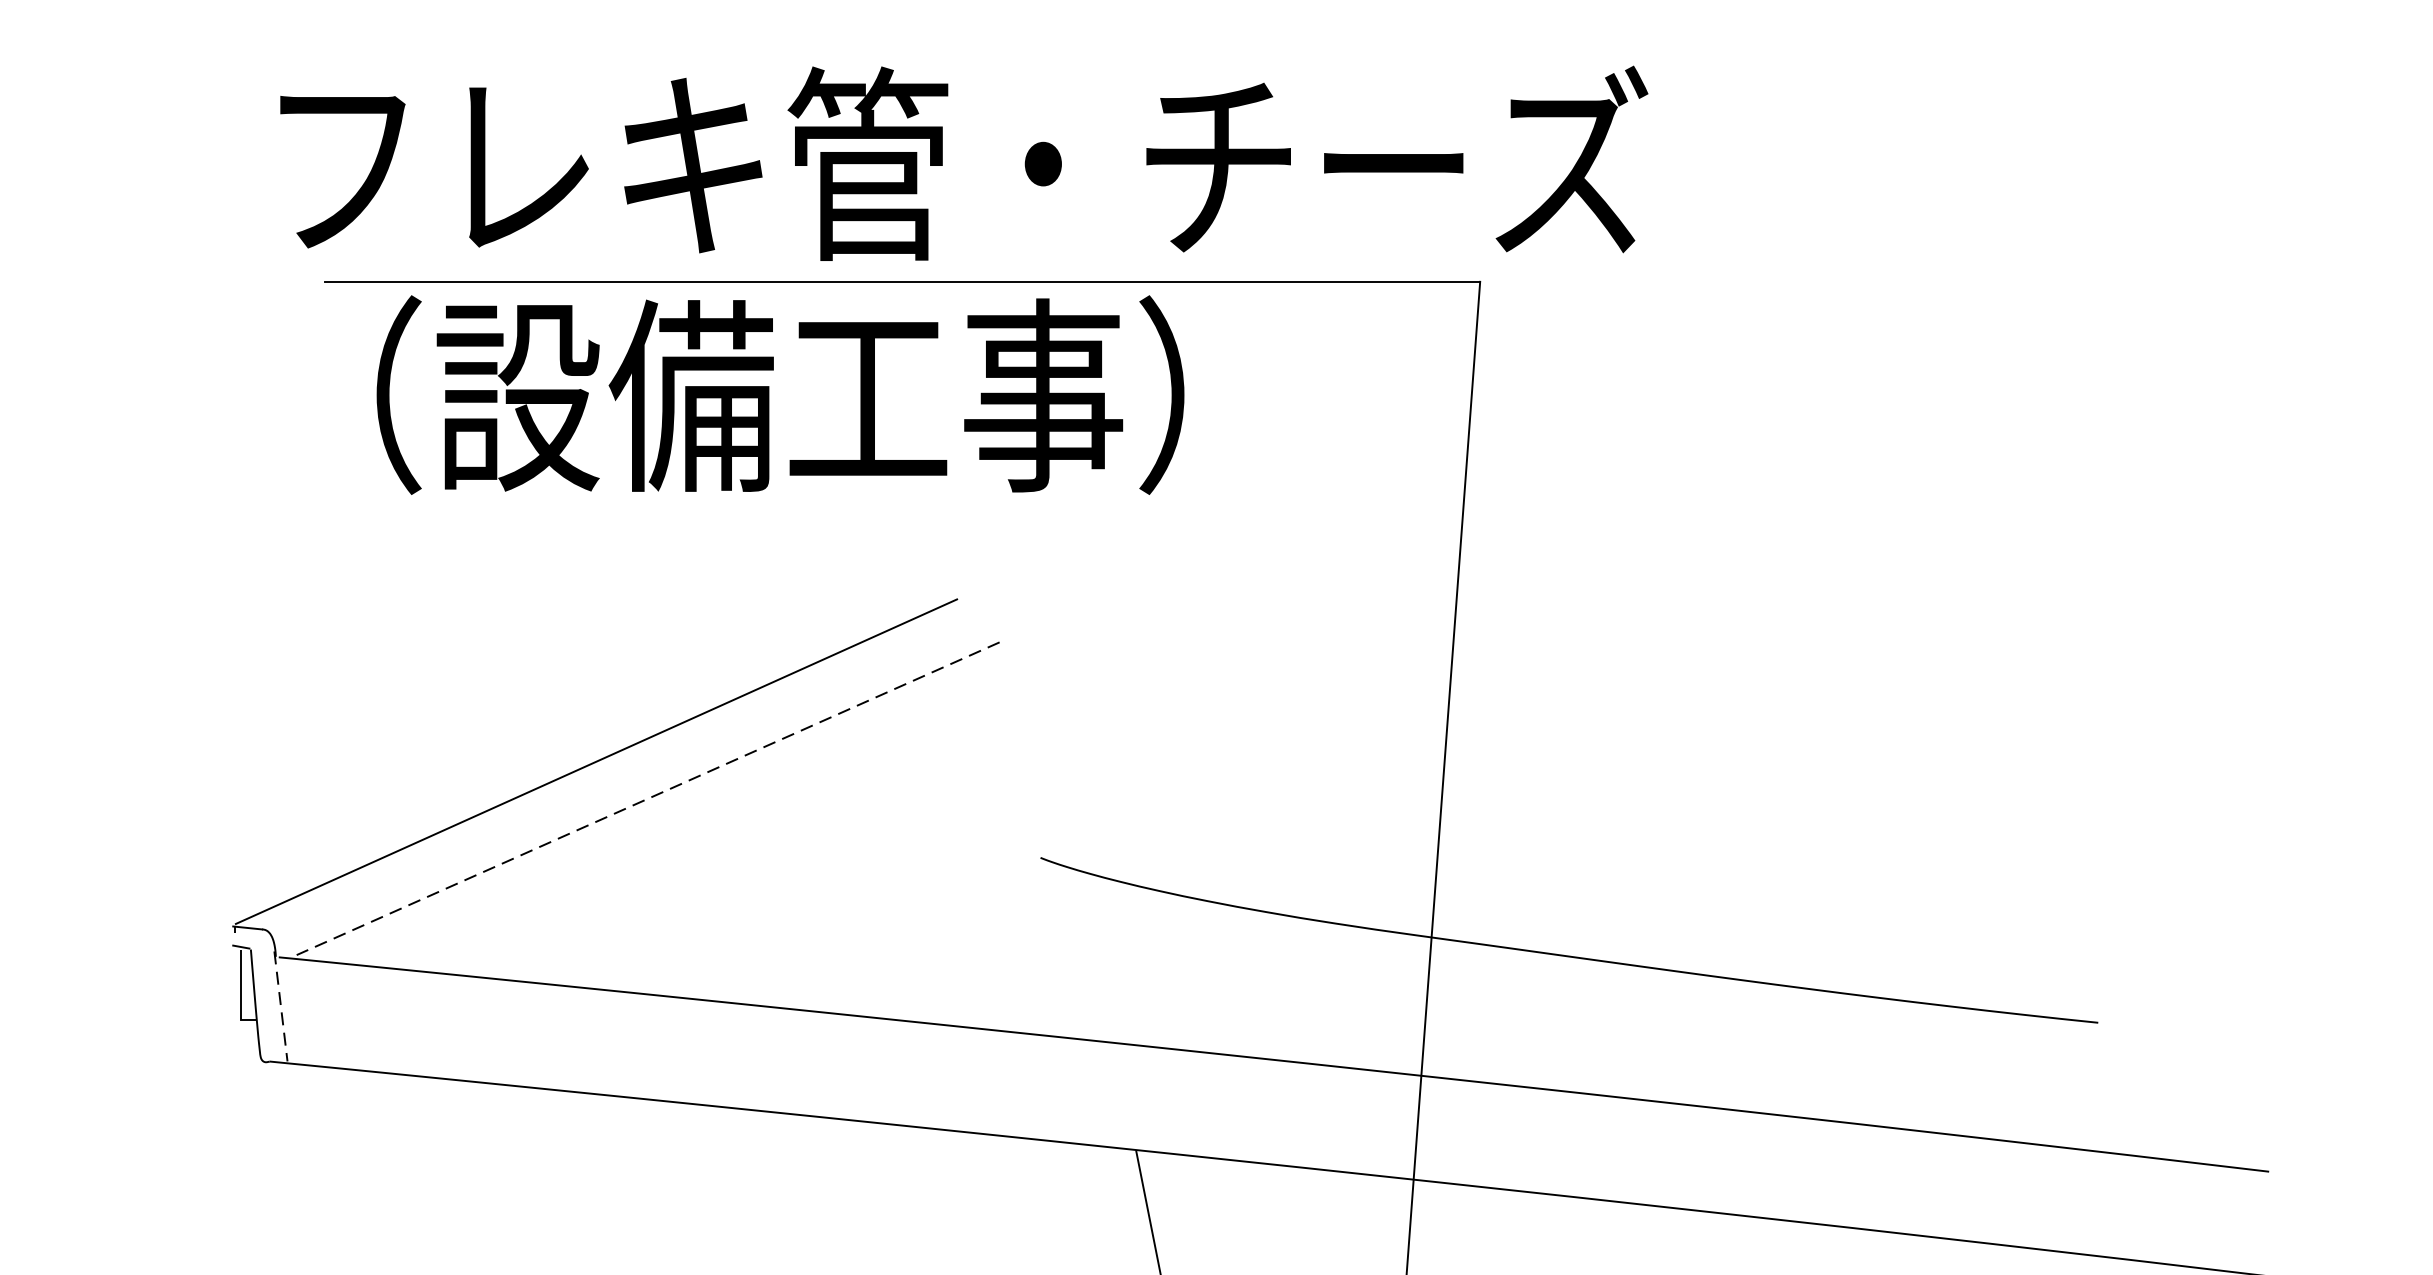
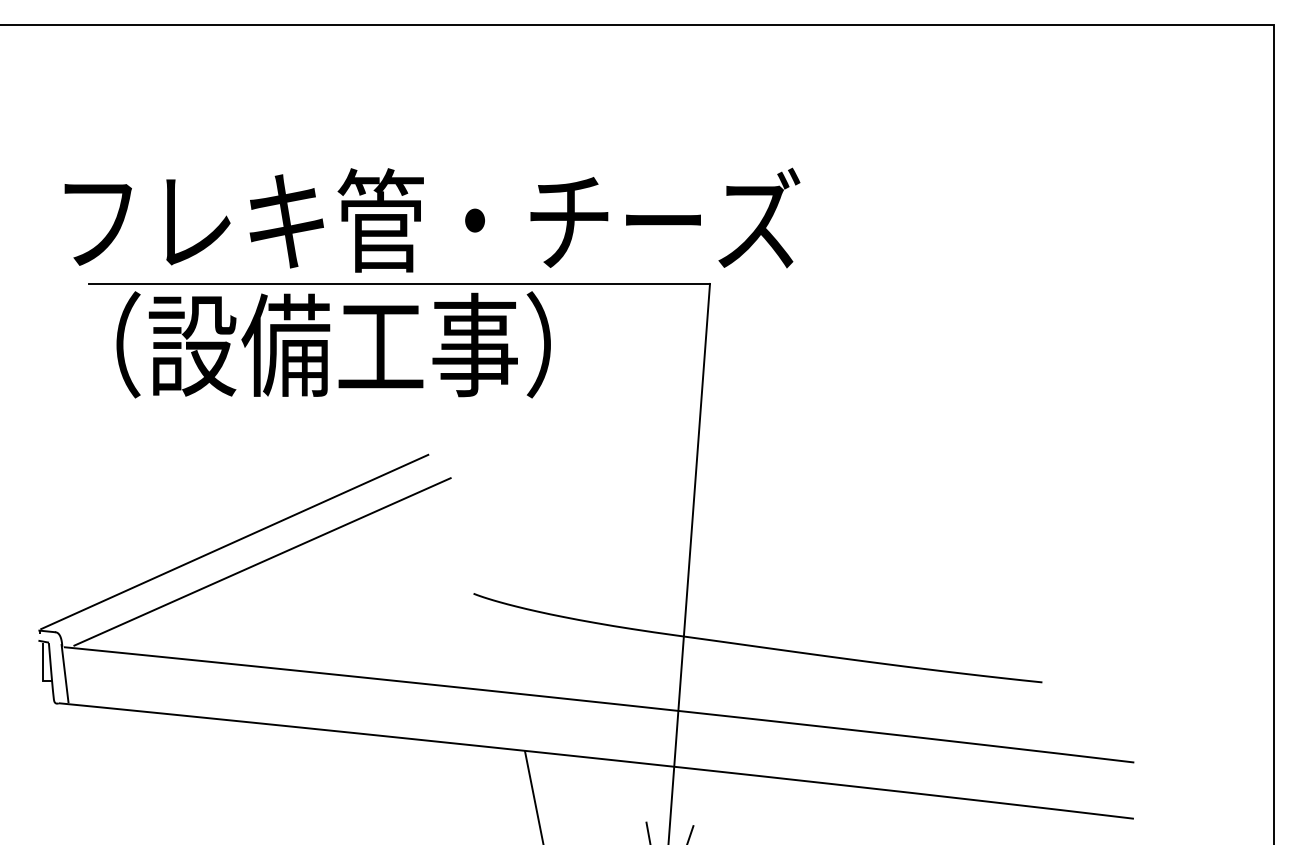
line: (648, 797) -> (262, 561), dashed -> solid
line: (281, 1006) -> (65, 673), dashed -> solid

